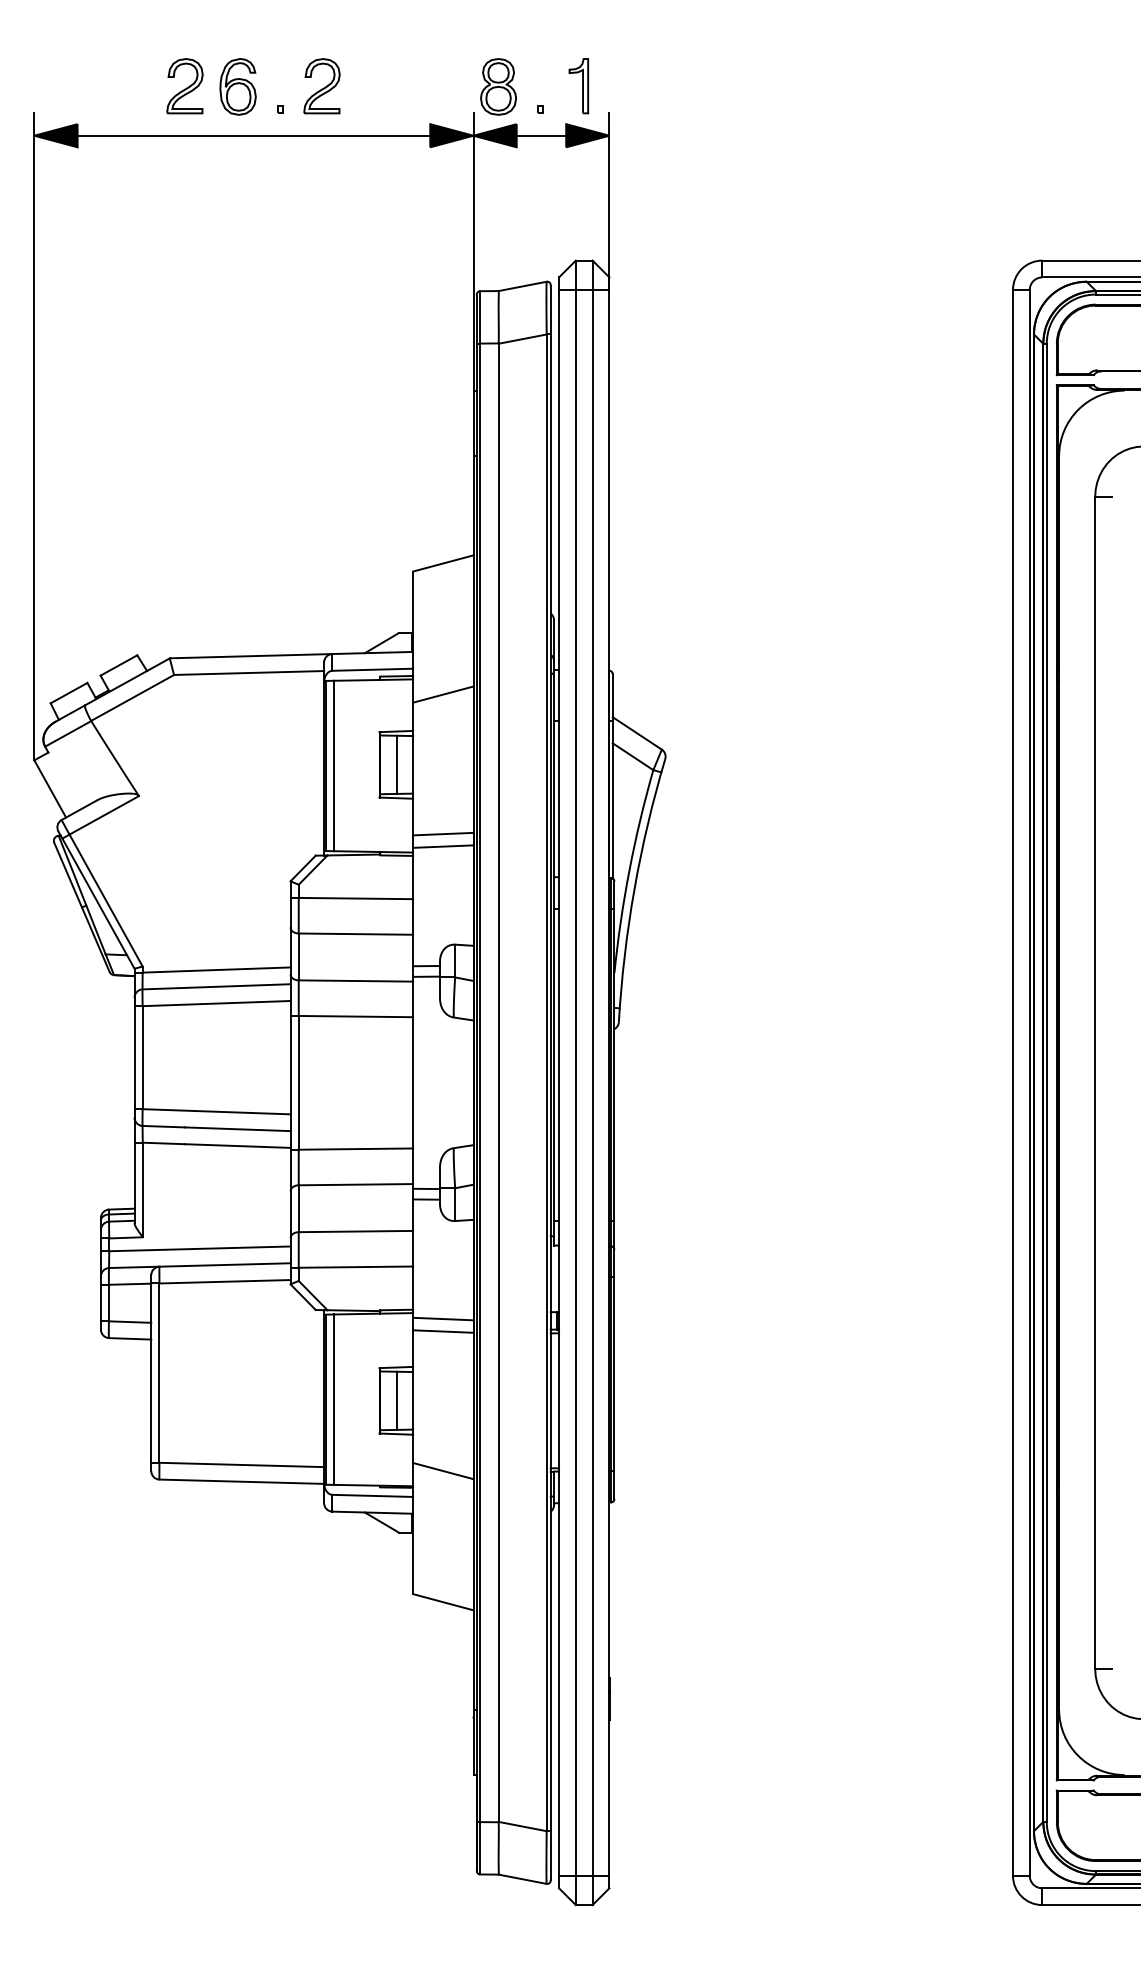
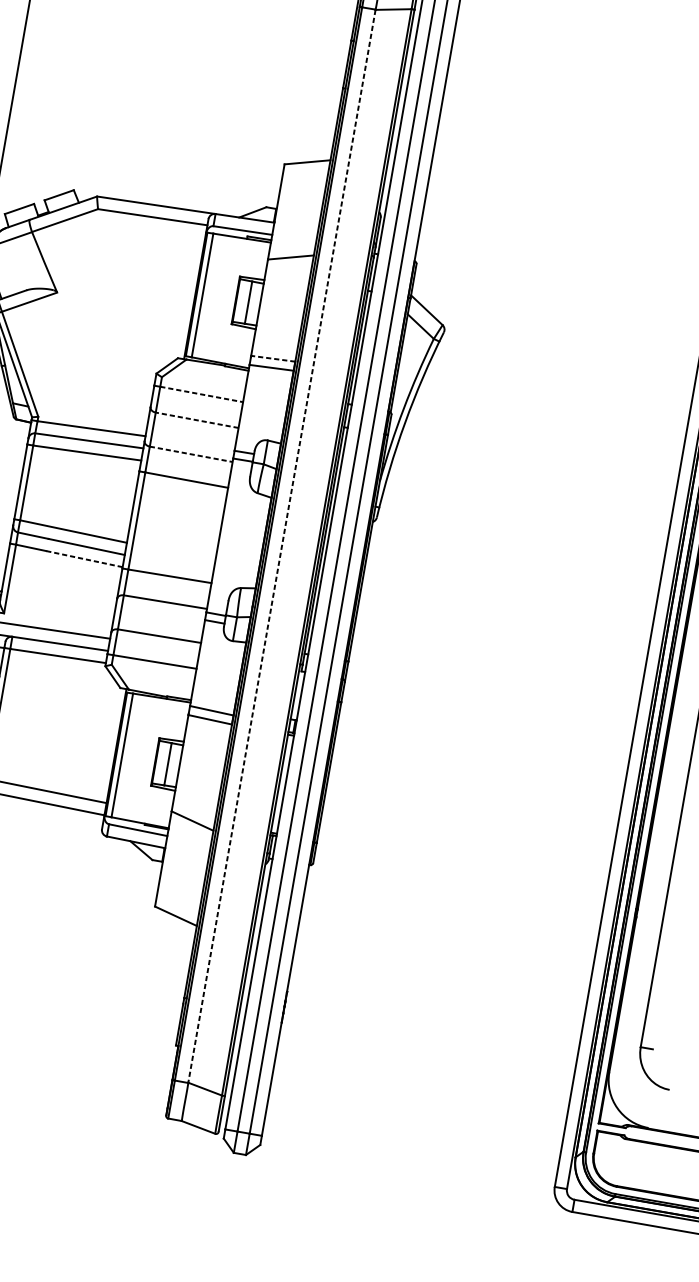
line: (442, 834) -> (272, 358), solid -> dashed
line: (356, 898) -> (202, 394), solid -> dashed
line: (355, 934) -> (196, 420), solid -> dashed
line: (356, 981) -> (191, 454), solid -> dashed
line: (498, 1083) -> (281, 546), solid -> dashed
line: (237, 1146) -> (84, 559), solid -> dashed

